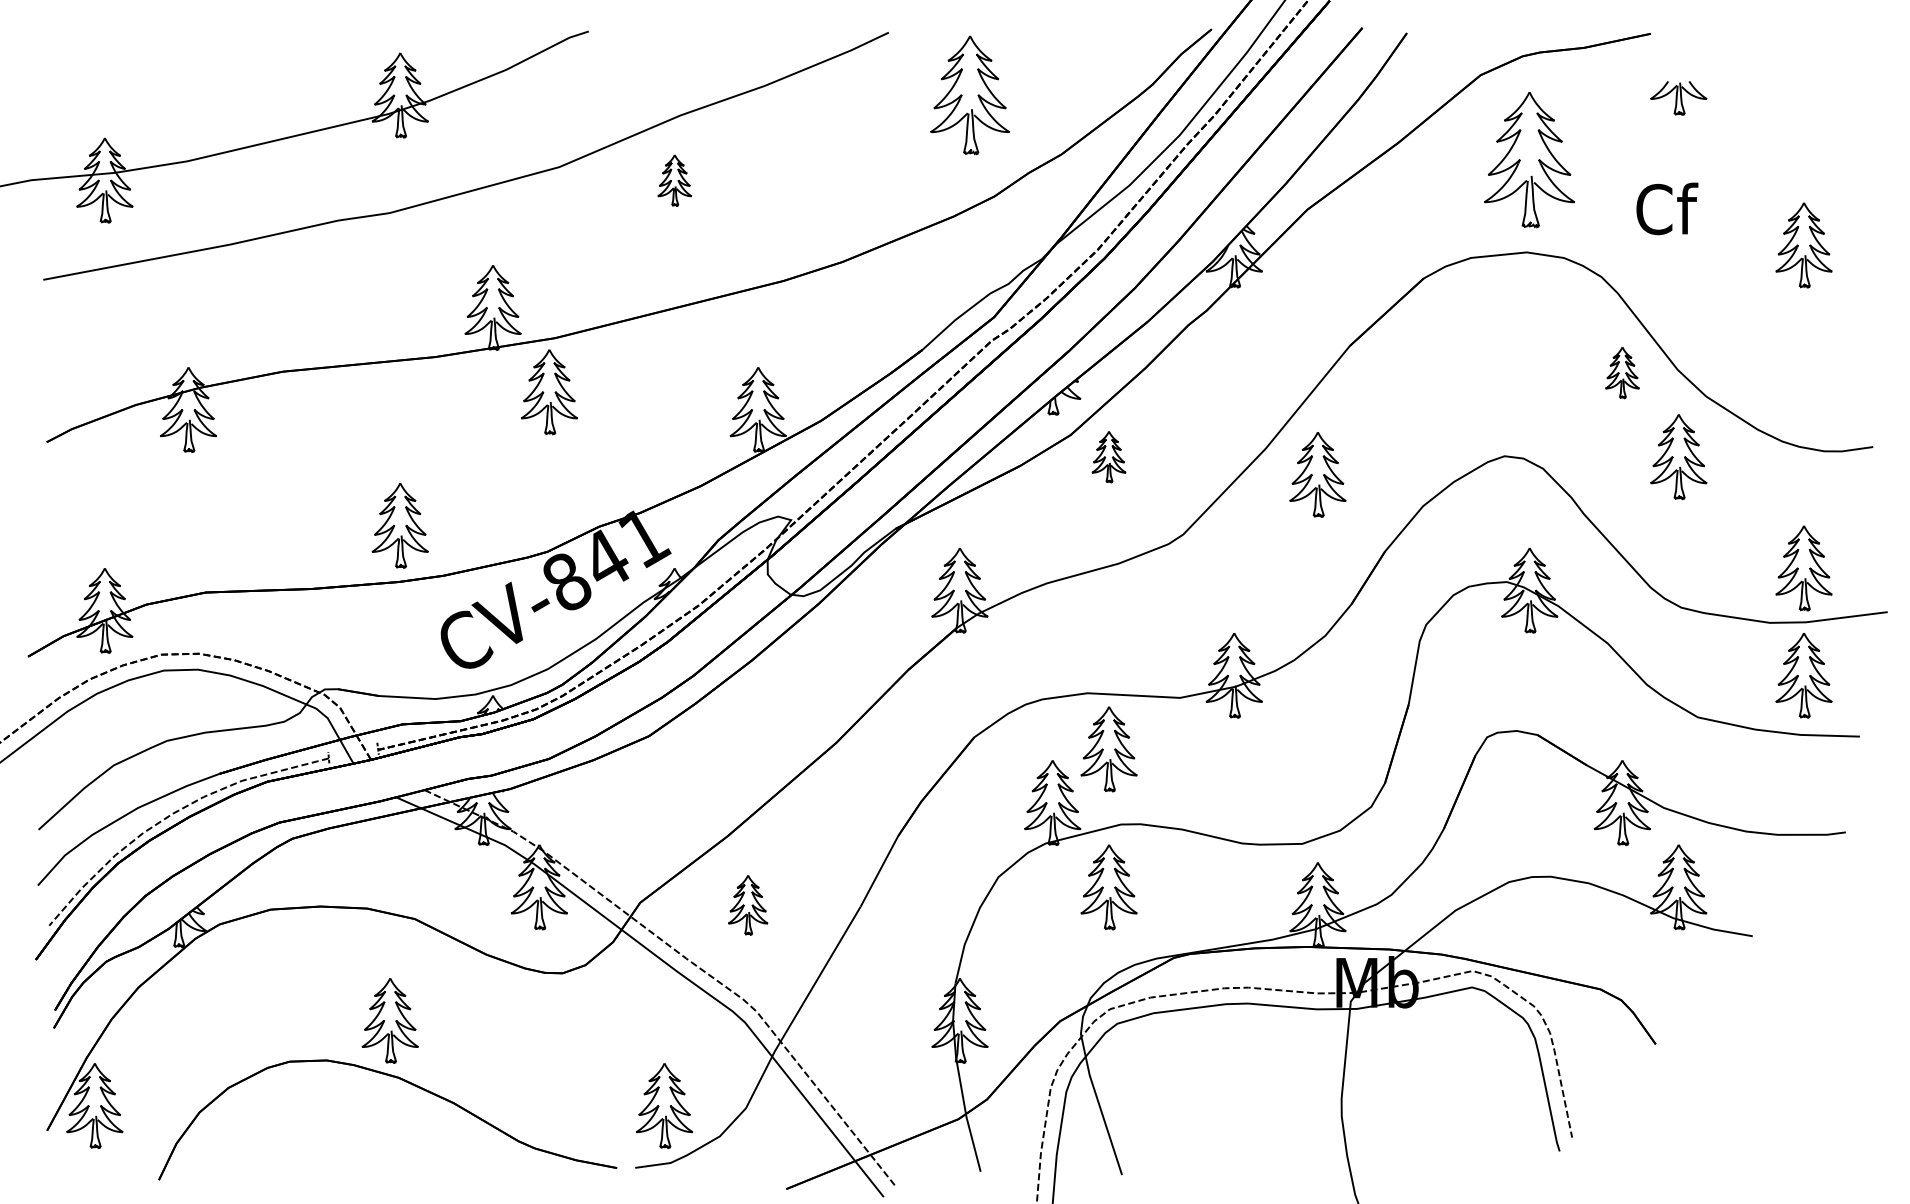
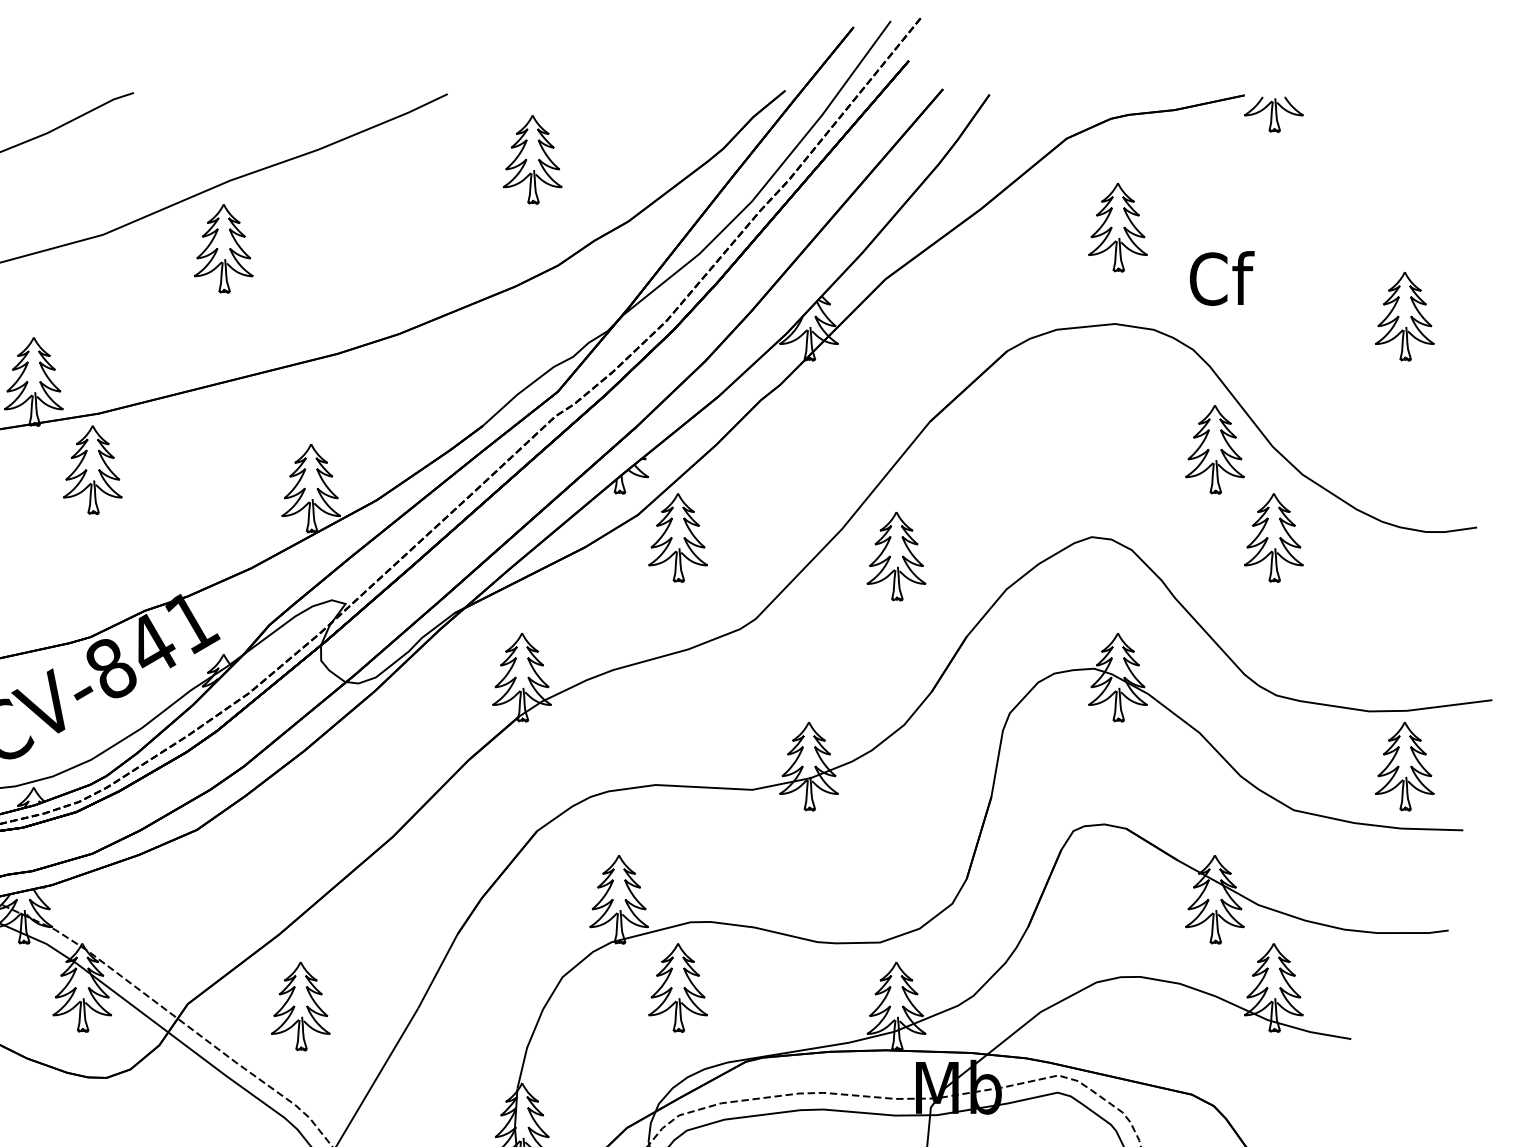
part: (969, 95) -> (532, 159), size x0.71
part: (1678, 98) -> (1273, 114), moved
part: (1529, 160) -> (1117, 227), size x0.62
part: (674, 180) -> (223, 248), size x1.67
text: (1667, 208) -> (1222, 278), moved
part: (1622, 372) -> (1215, 449), size x1.67
part: (1108, 456) -> (677, 537), size x1.67
part: (1803, 568) -> (1404, 654), removed
part: (1108, 749) -> (677, 843), removed
part: (747, 905) -> (299, 1006), size x1.43

